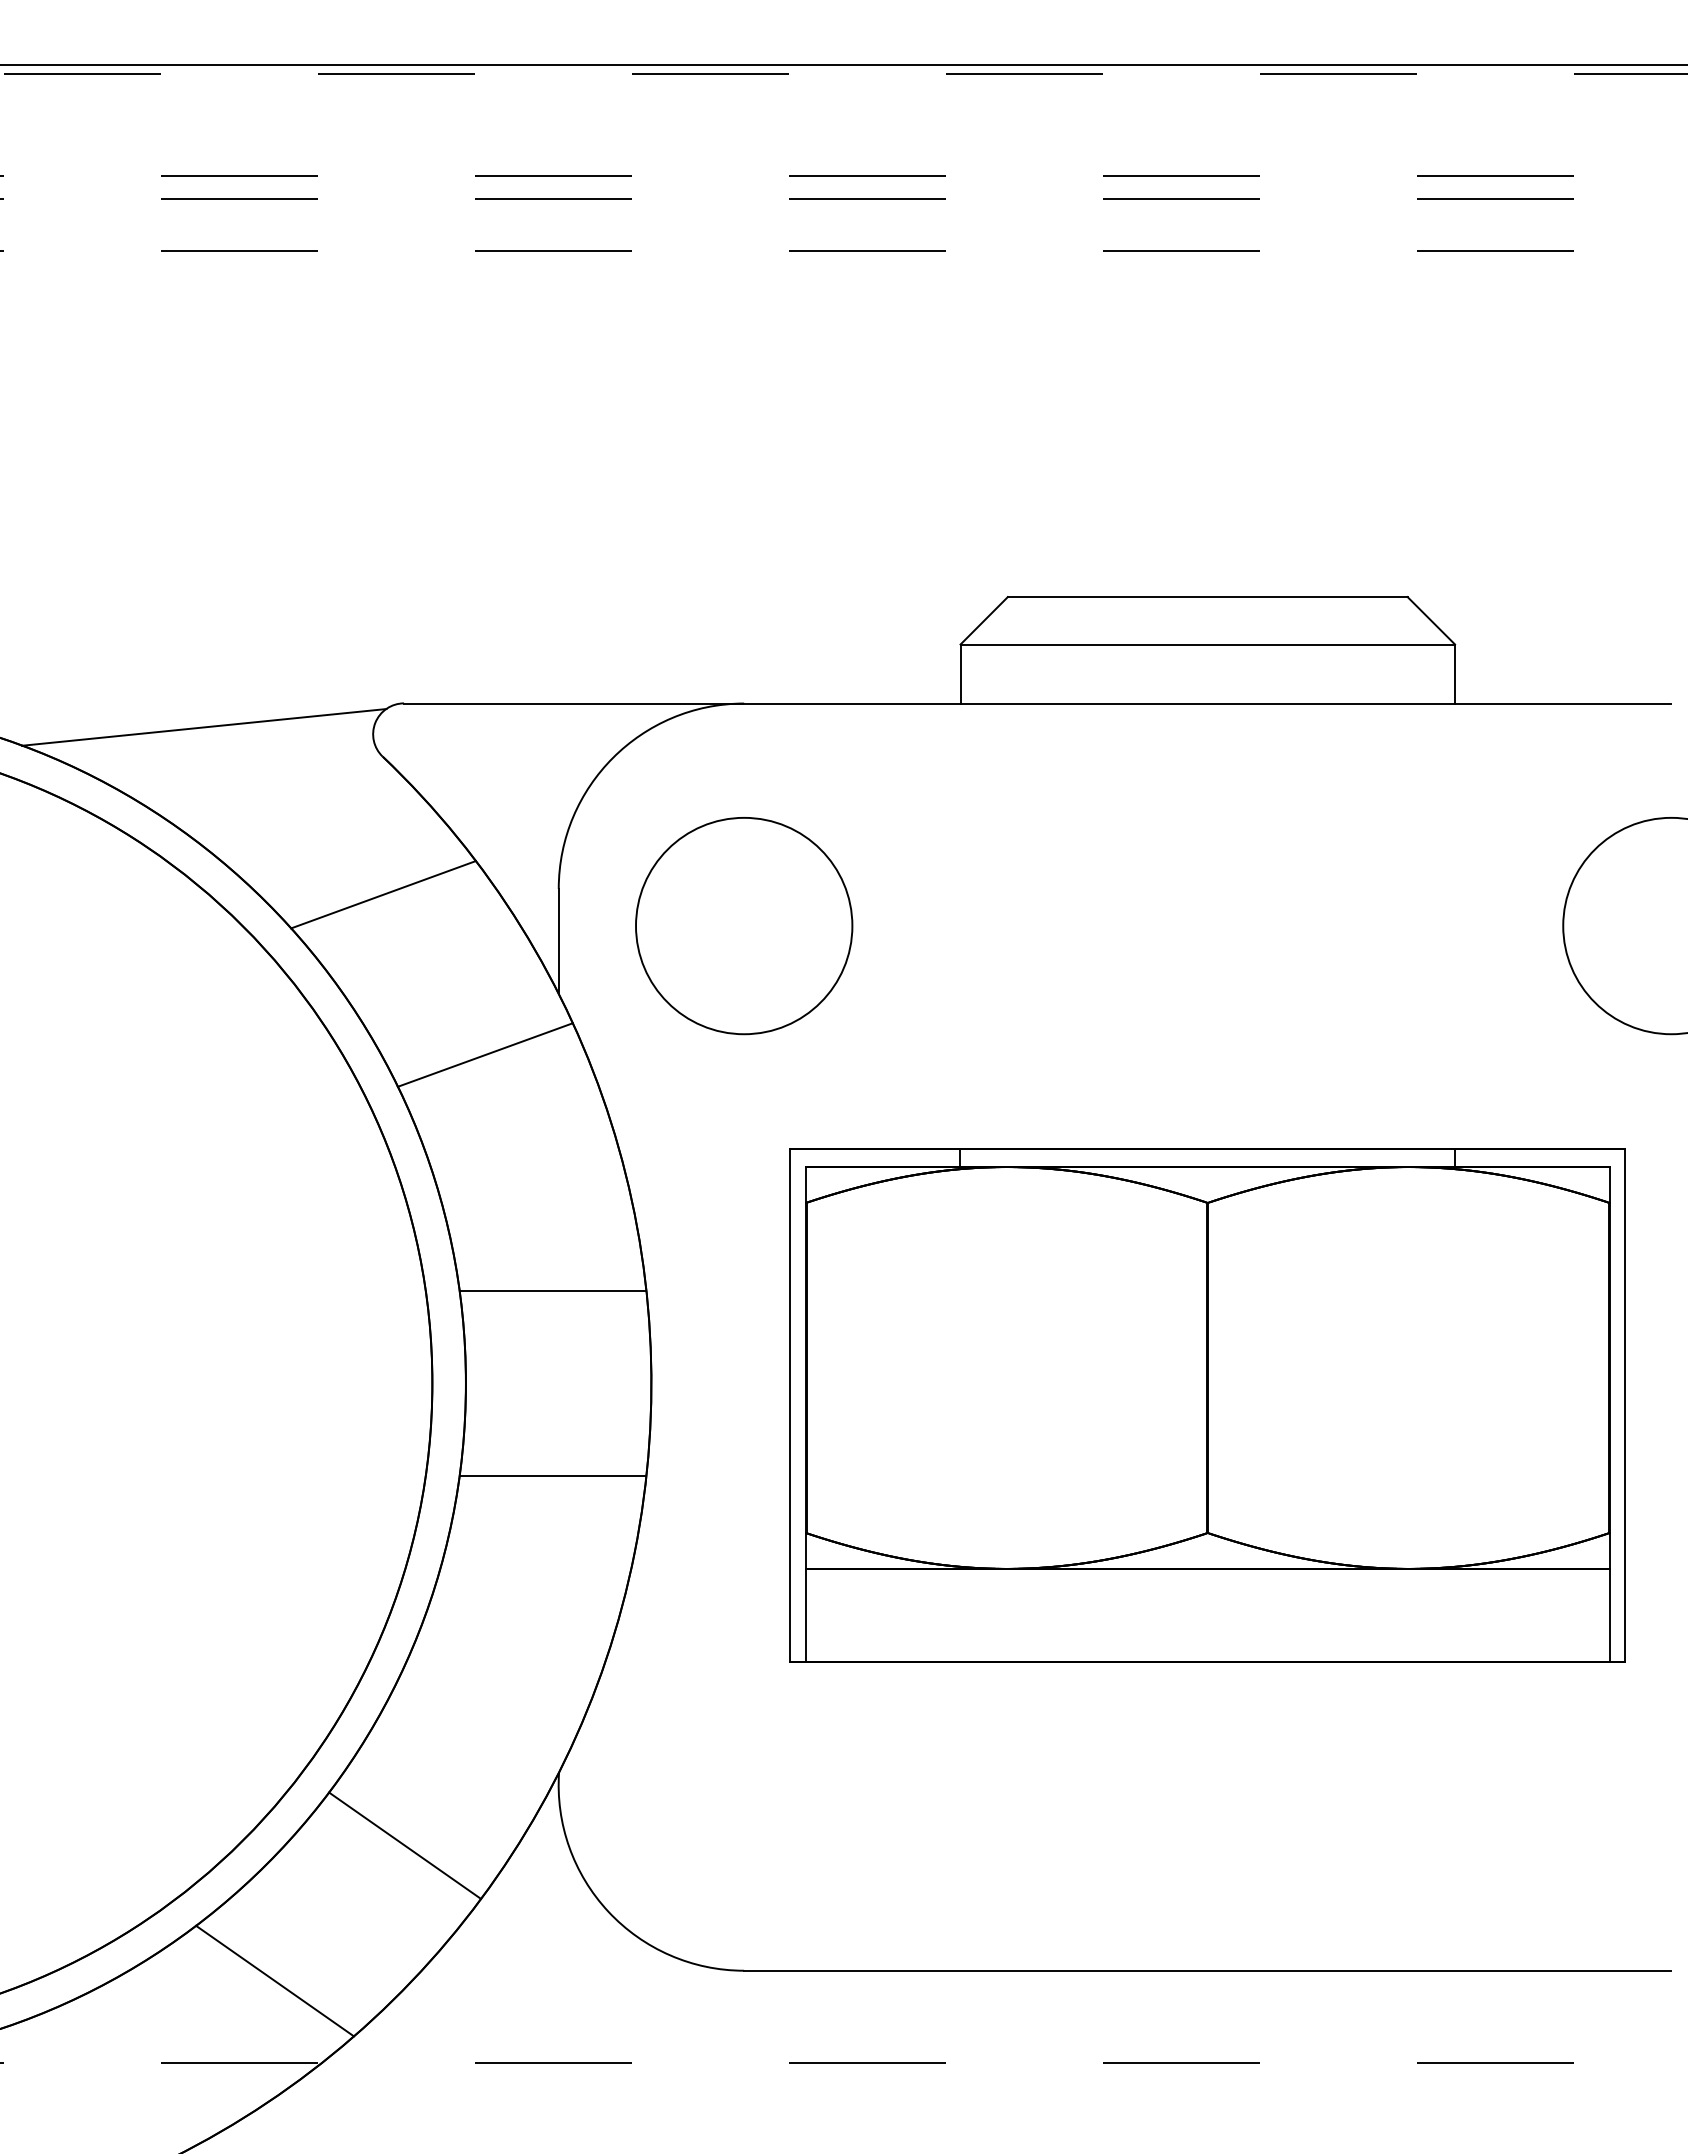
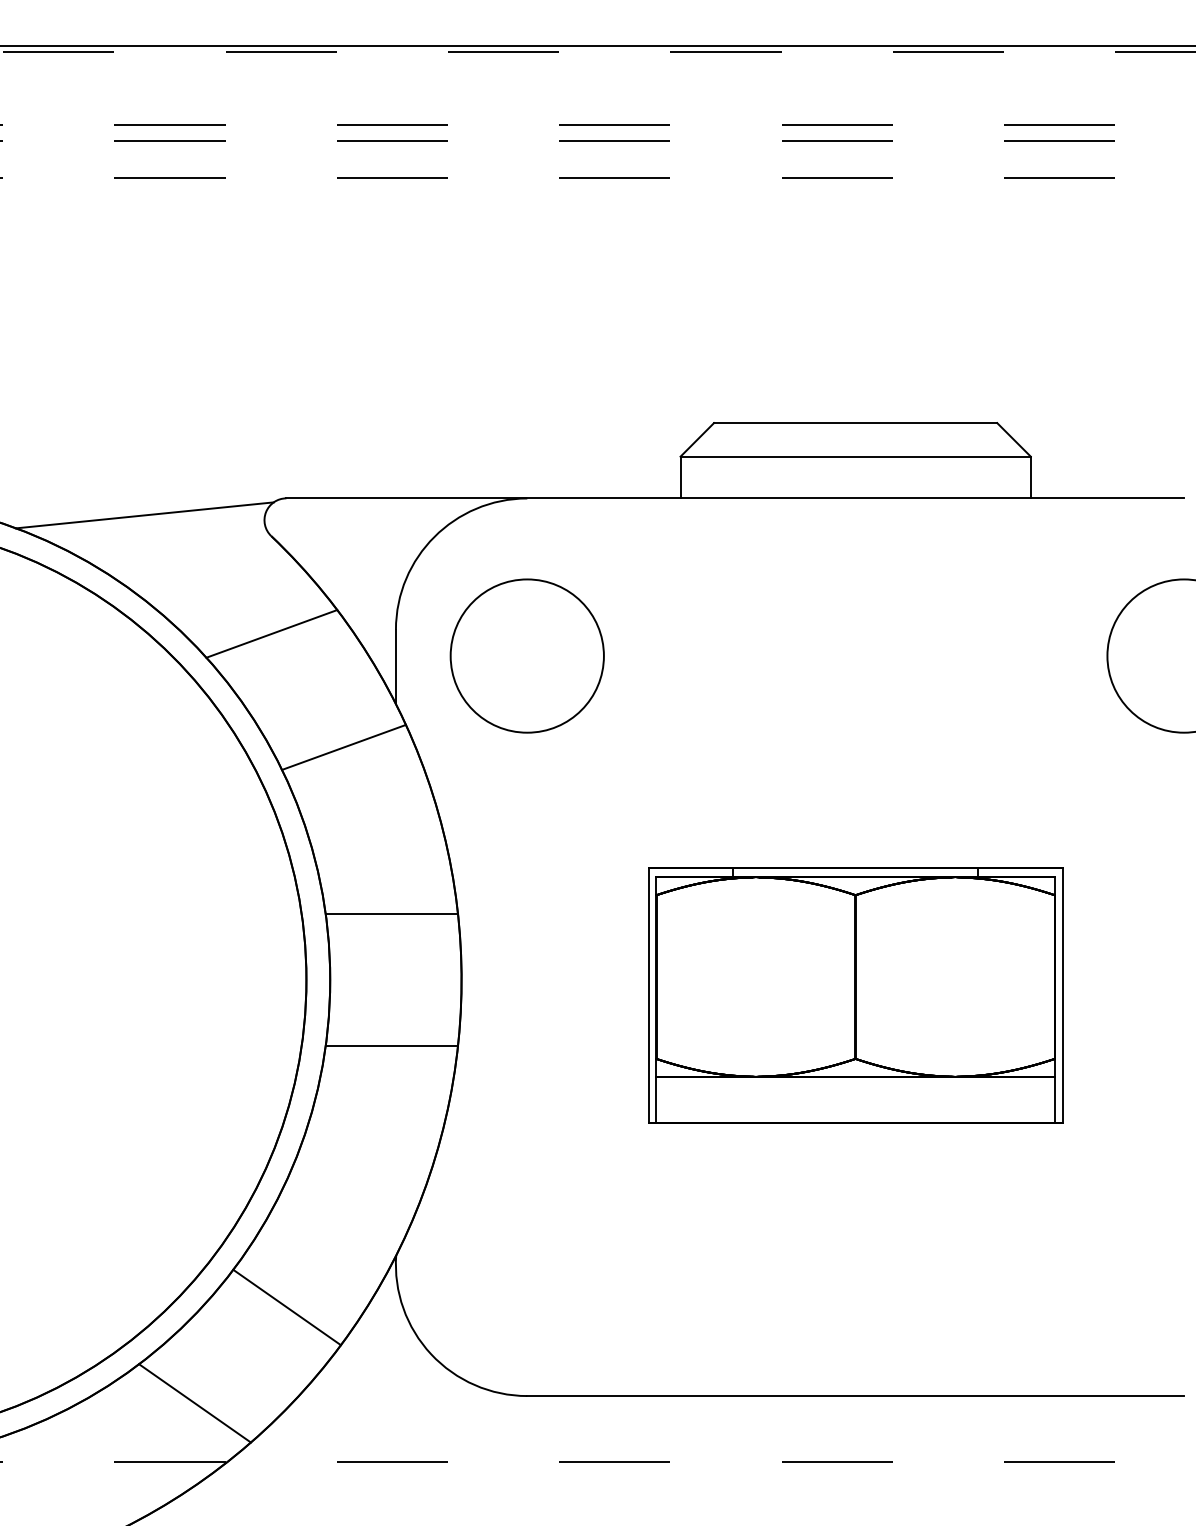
part: (1207, 1405) -> (855, 995), size x0.7

